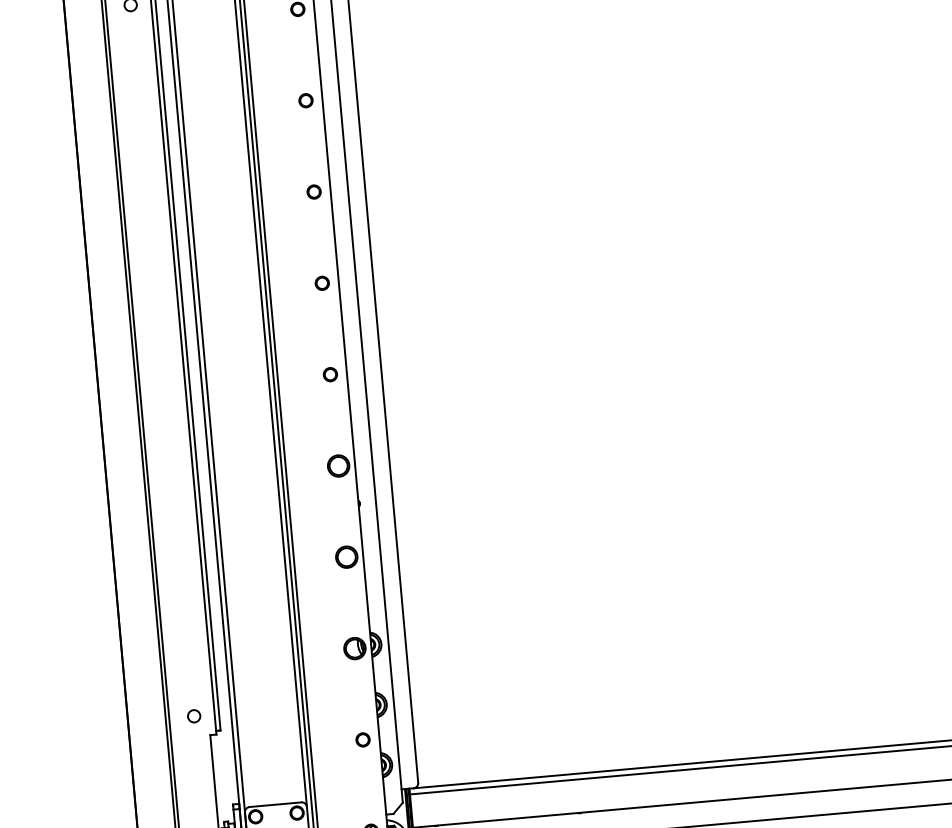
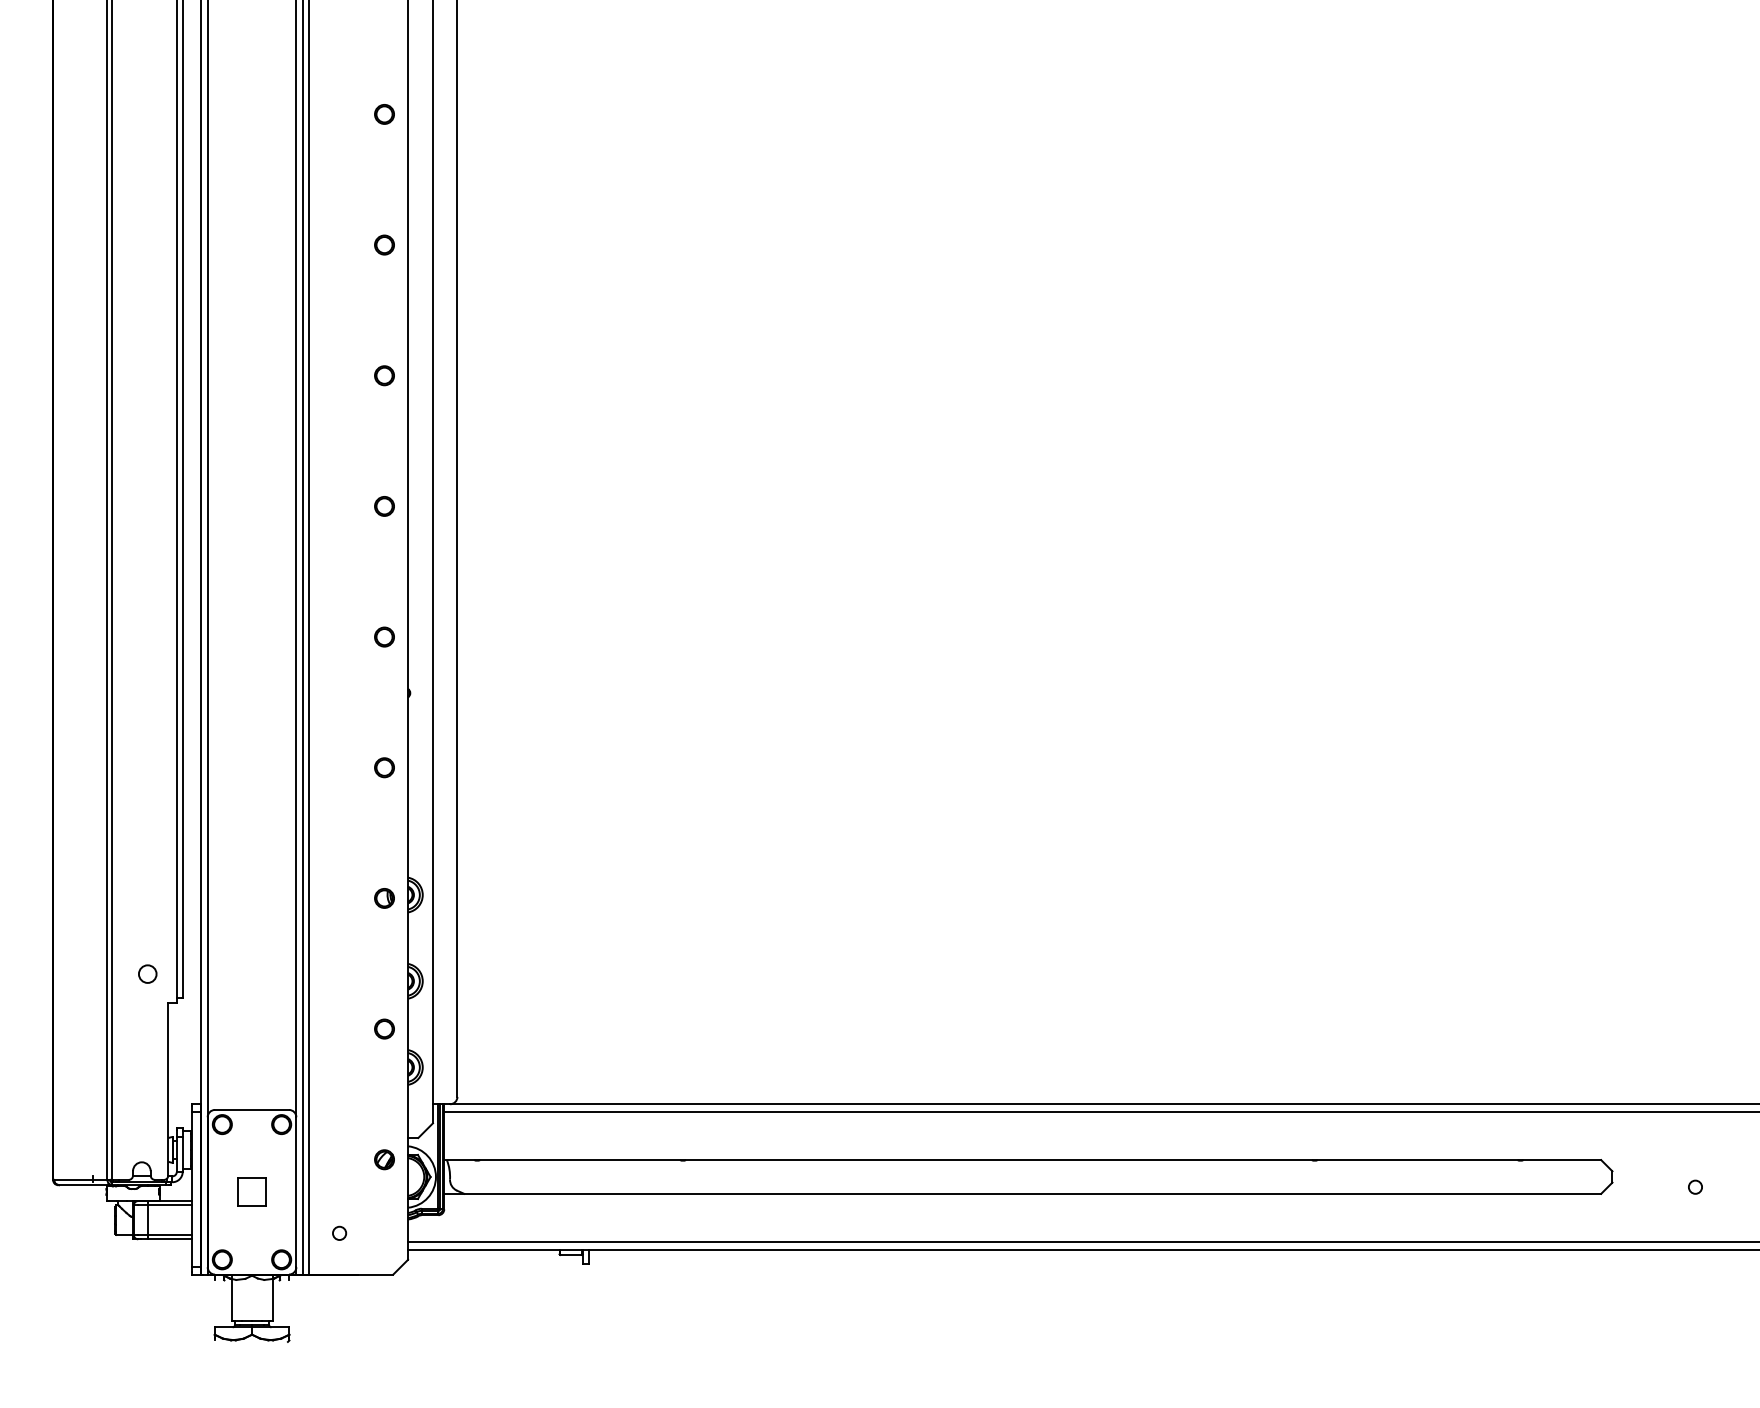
circle: (338, 465) -> (384, 636), size x0.62
part: (346, 557) -> (384, 767), size x0.62
part: (354, 648) -> (384, 898), size x0.62

